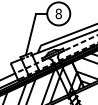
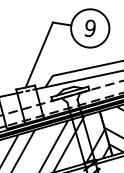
text: (58, 14) -> (89, 29), 8 -> 9

